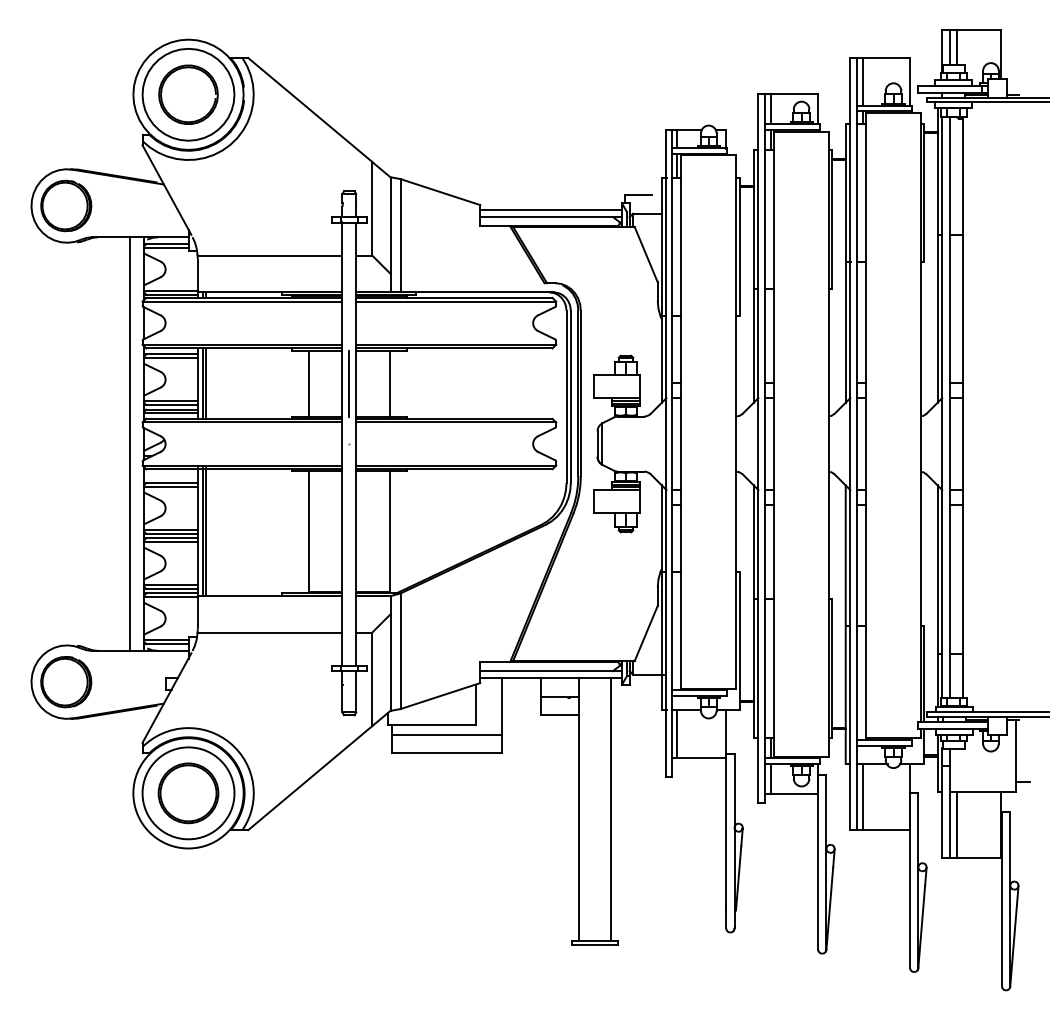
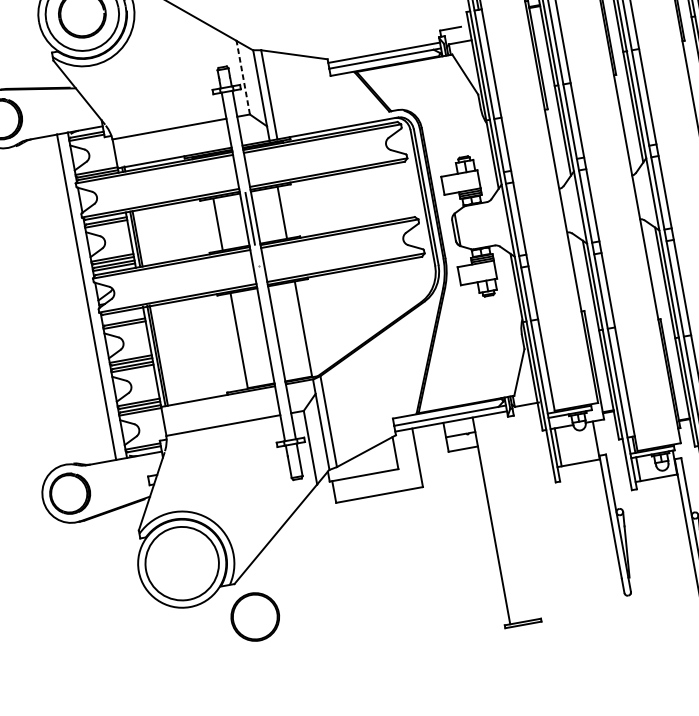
line: (372, 208) -> (243, 77), solid -> dashed
line: (446, 734) -> (376, 480), removed
part: (188, 793) -> (255, 617), moved
line: (610, 809) -> (516, 516), removed

